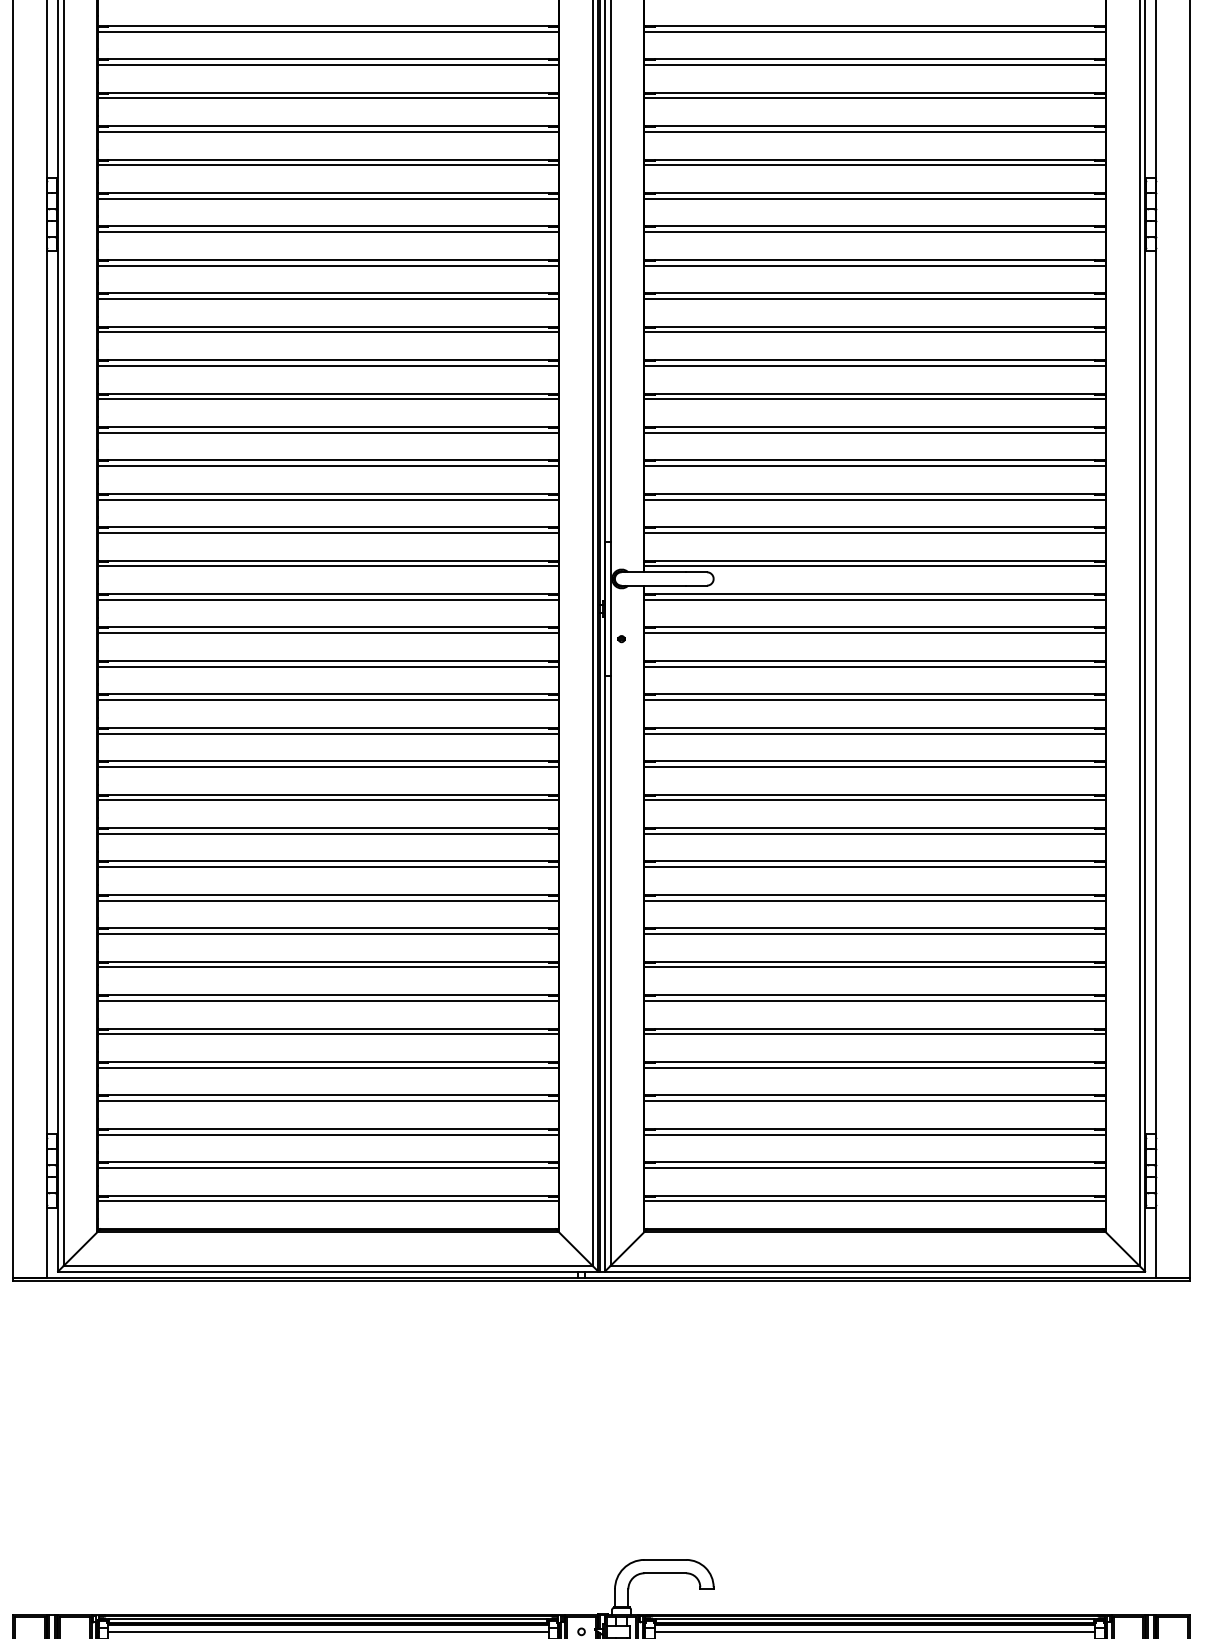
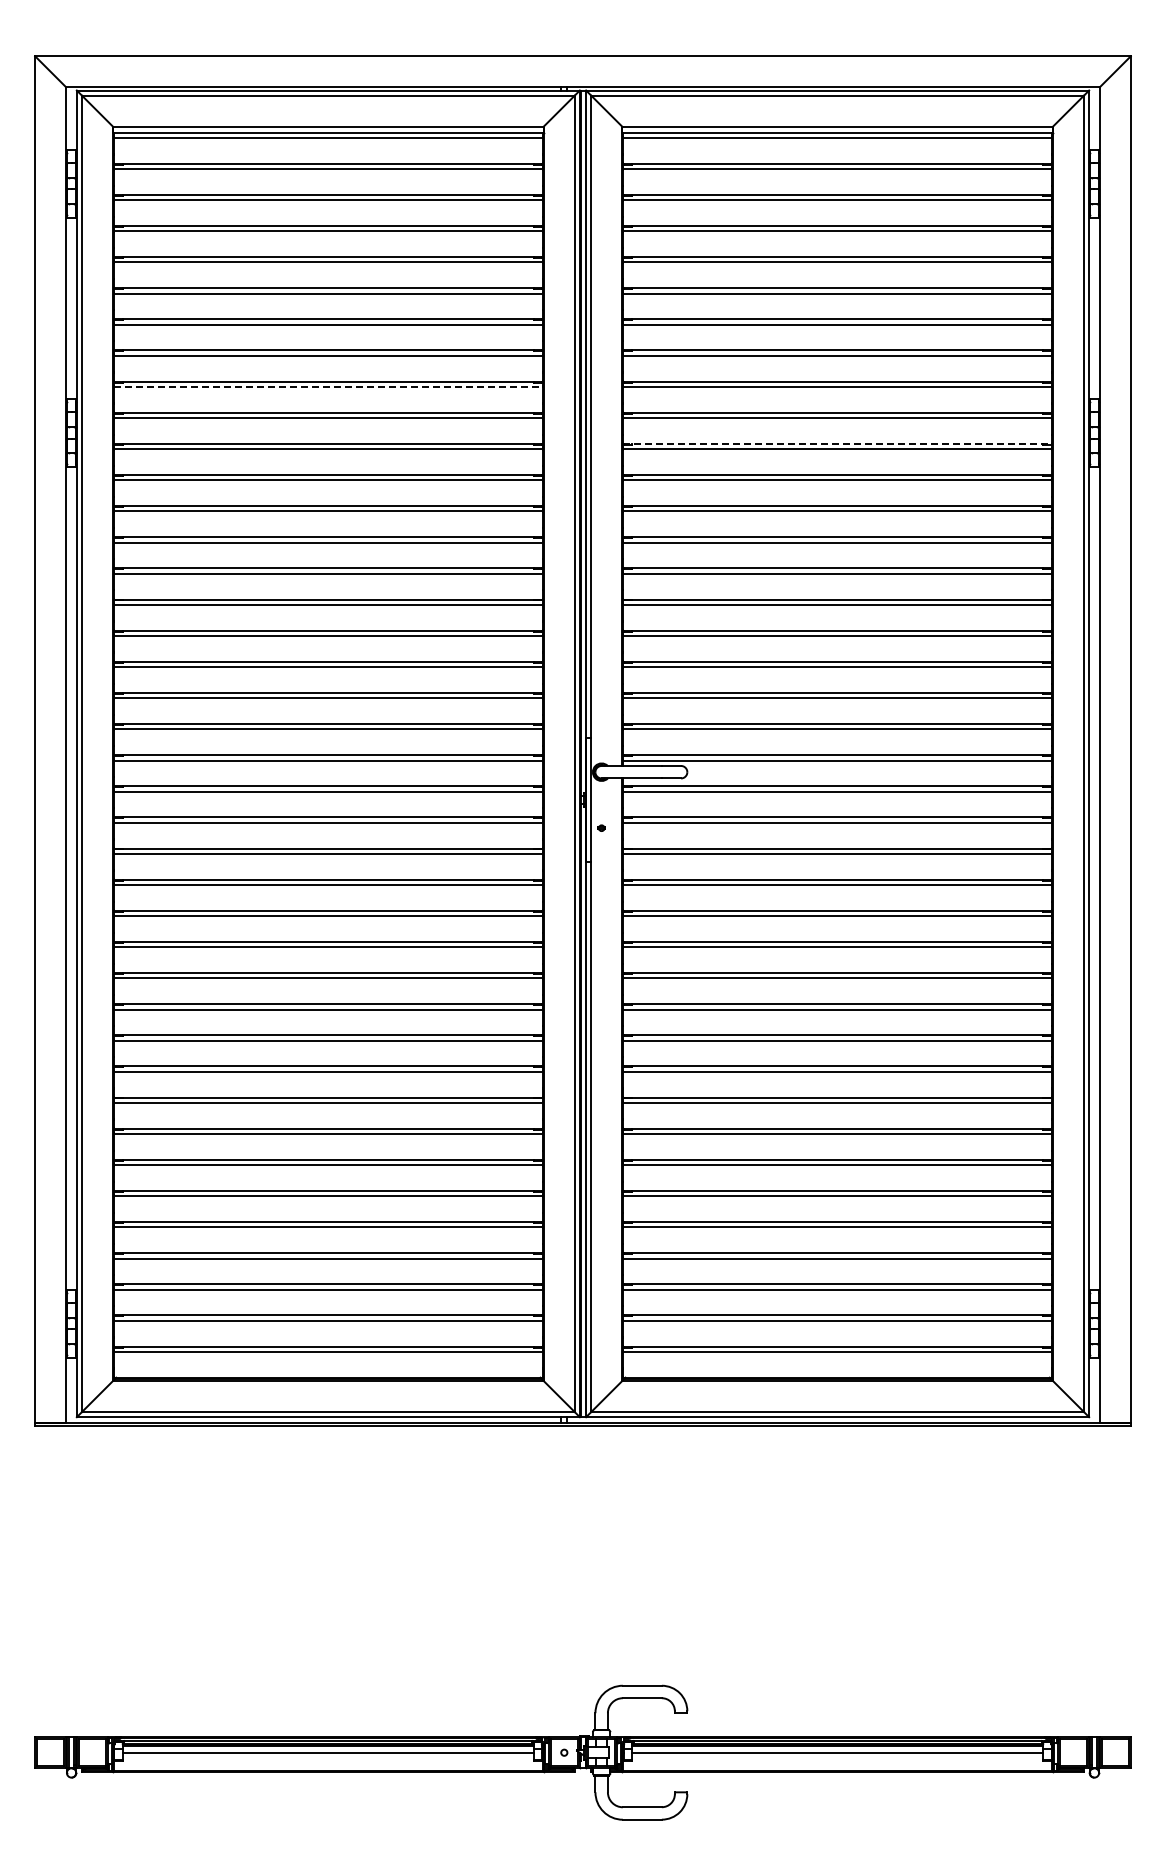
line: (328, 164) -> (328, 386), solid -> dashed
line: (874, 225) -> (837, 443), solid -> dashed

